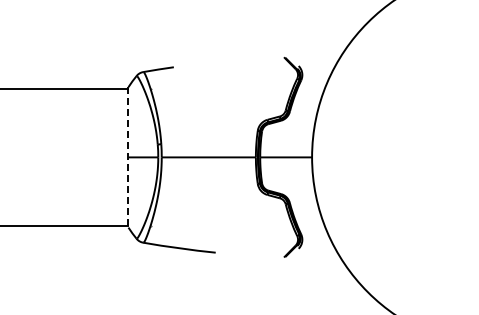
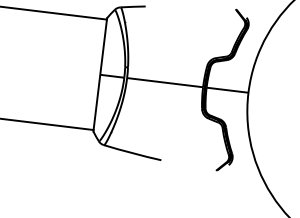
line: (128, 157) -> (100, 74), dashed -> solid

